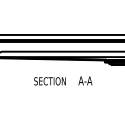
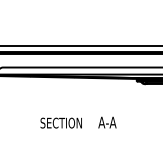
text: (63, 80) -> (78, 122), moved

